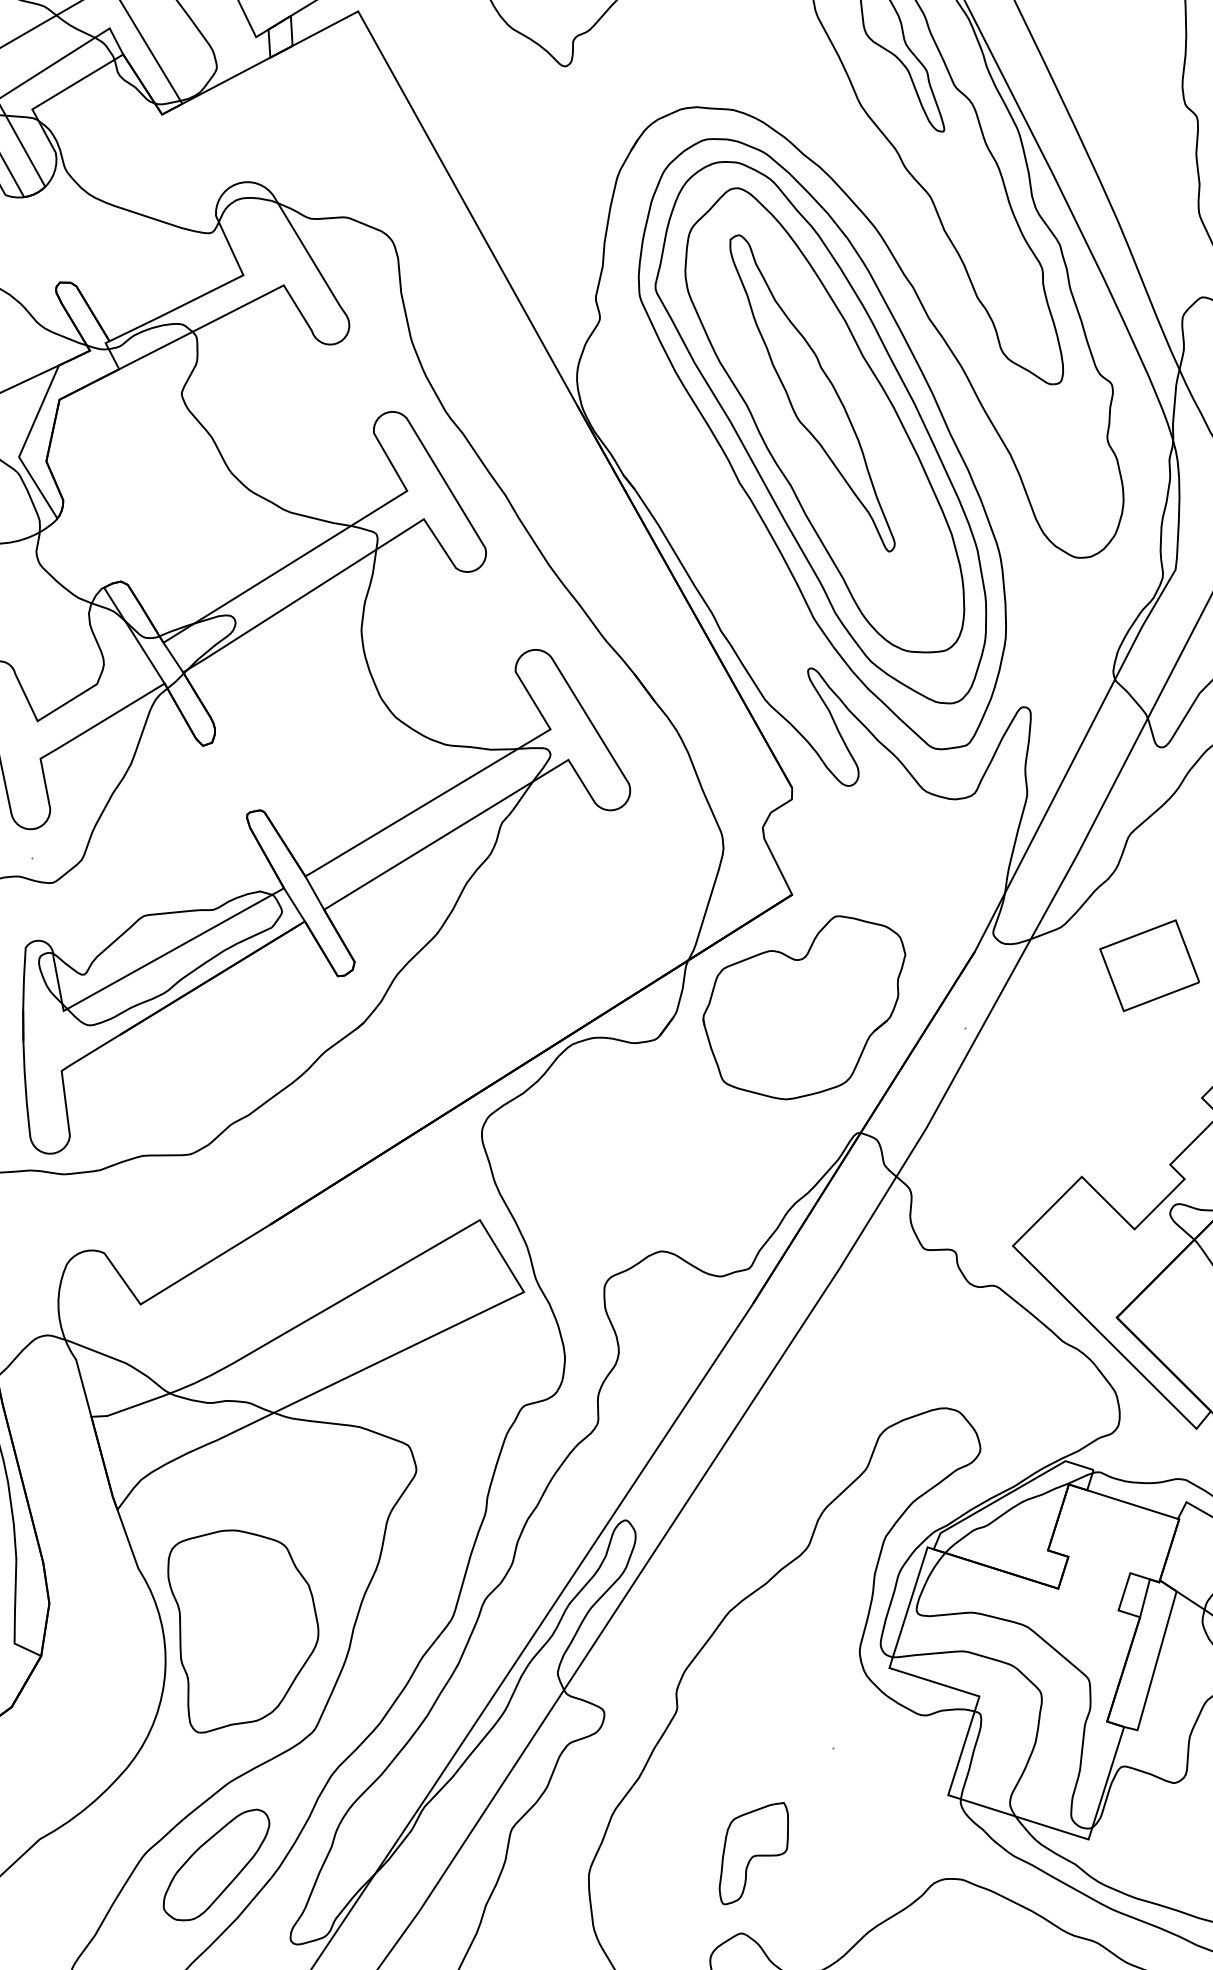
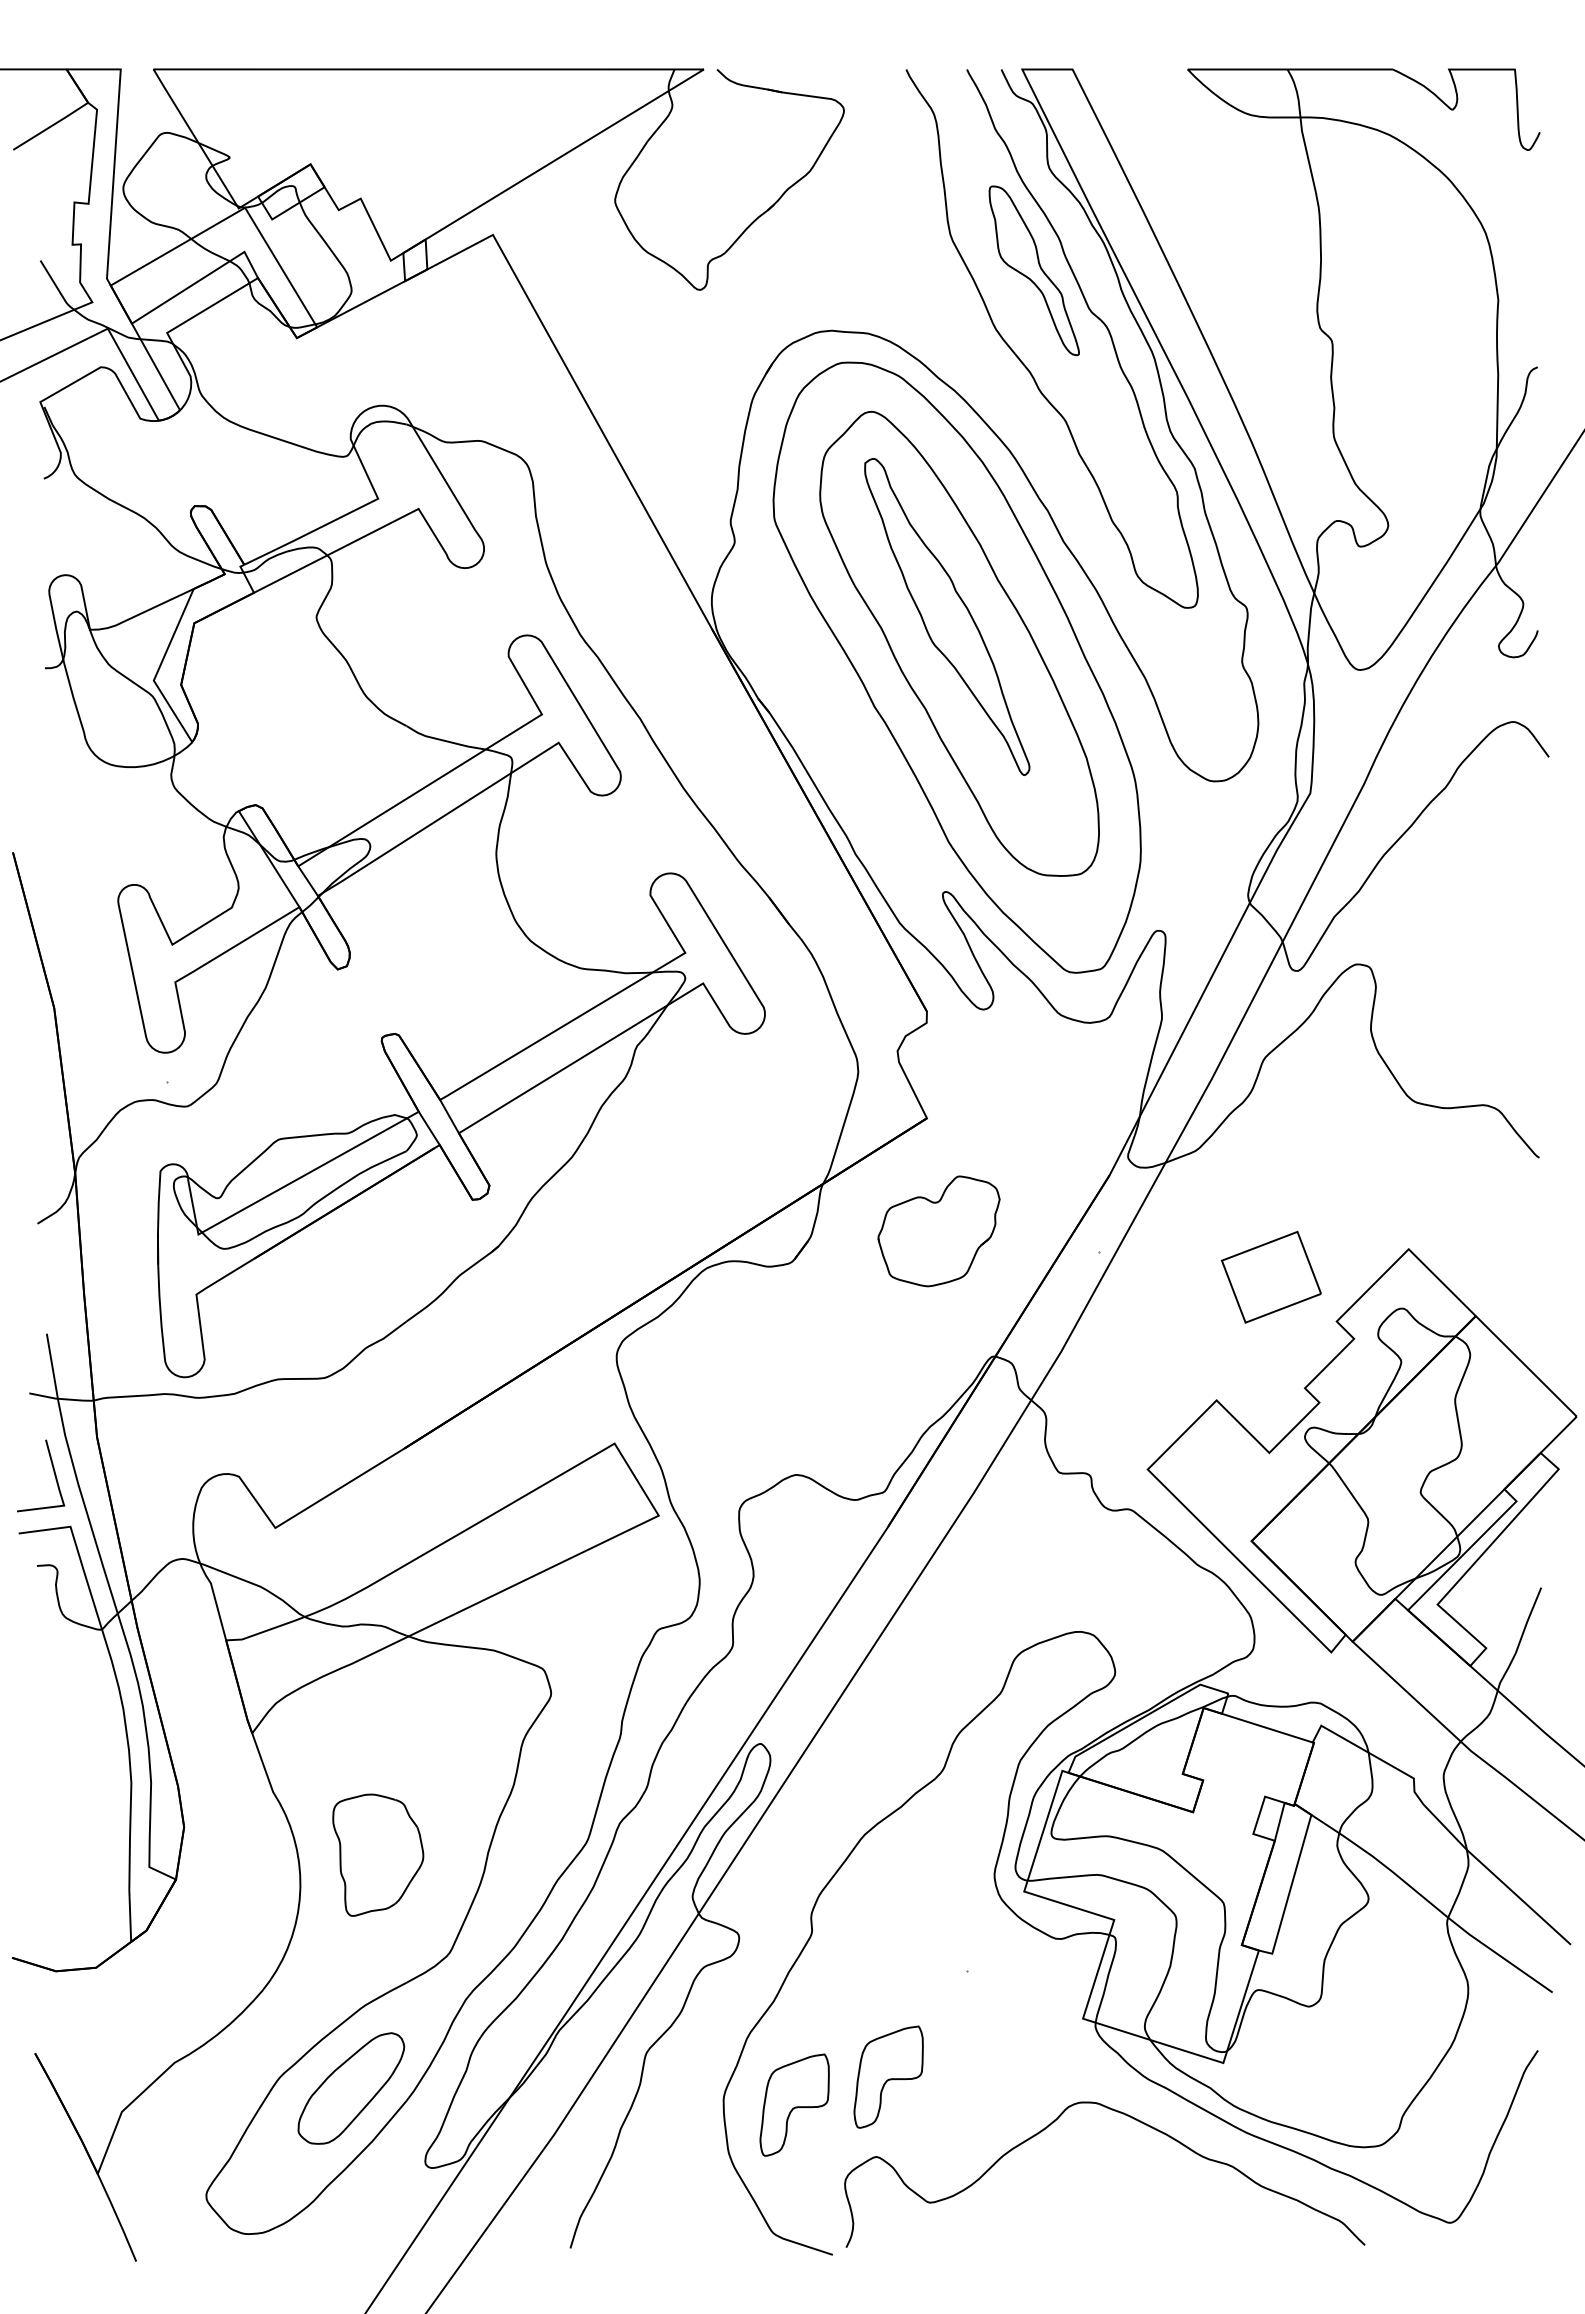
part: (820, 431) -> (955, 655), removed
part: (1148, 964) -> (1270, 1276), moved
part: (803, 1007) -> (938, 1231), size x0.6
part: (243, 1631) -> (378, 1855), size x0.6
part: (659, 1880) -> (794, 2104), added

